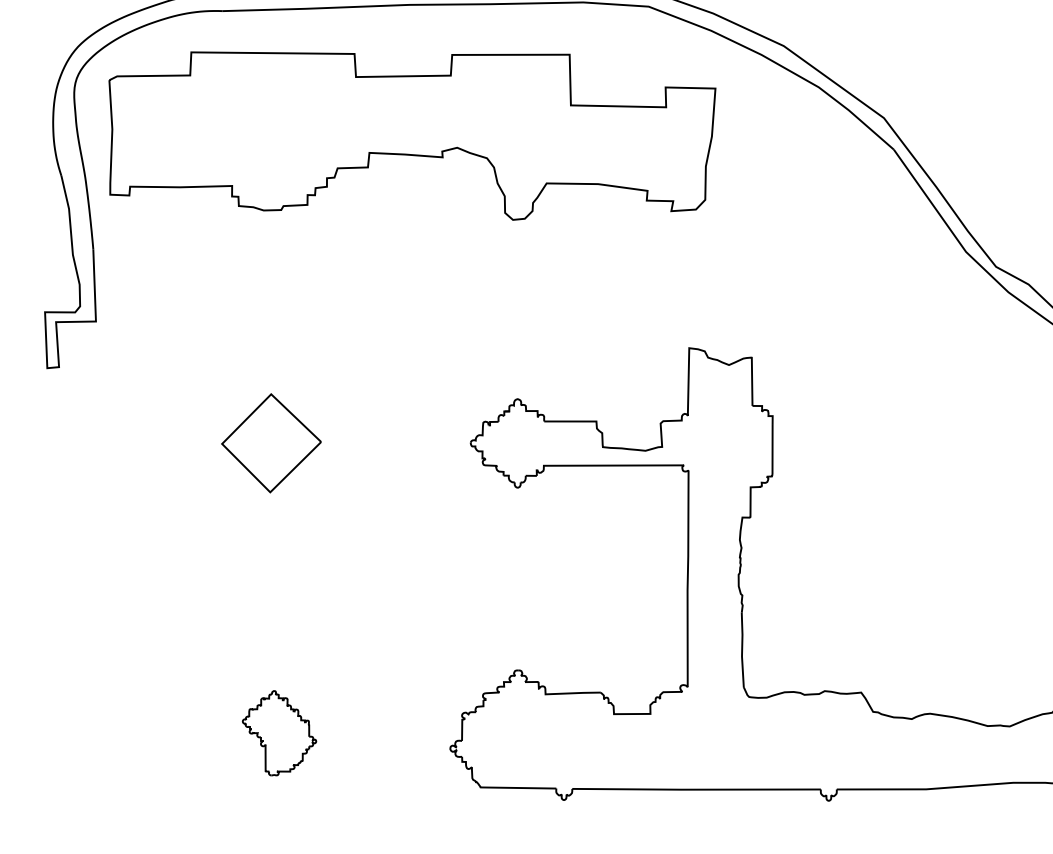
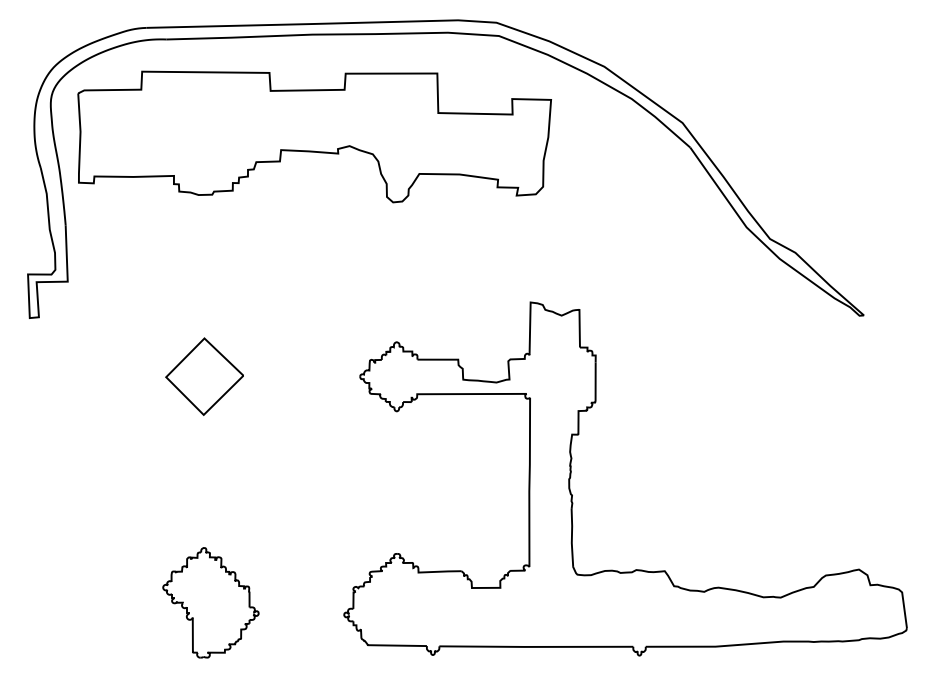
part: (278, 732) -> (210, 602), size x1.67

